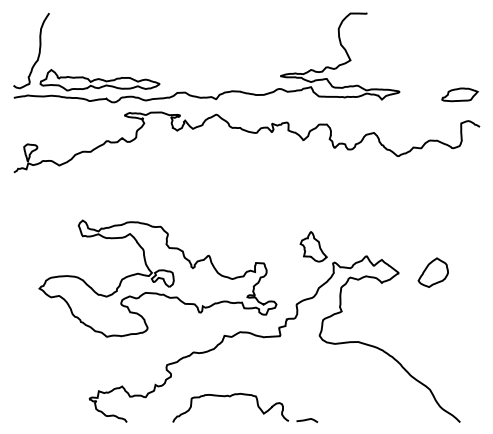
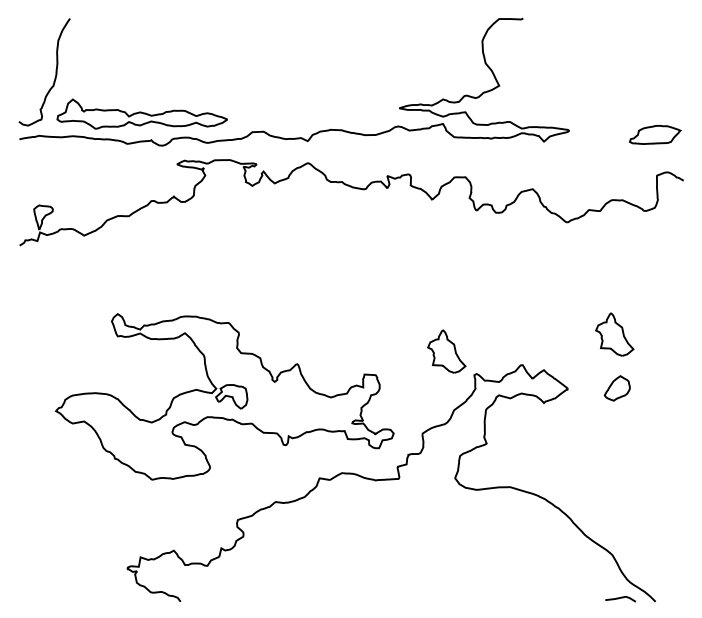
part: (431, 234) -> (614, 334), added
part: (433, 272) -> (617, 388), size x0.6
curve: (230, 396) -> (328, 565), removed
curve: (307, 420) -> (620, 598), moved

